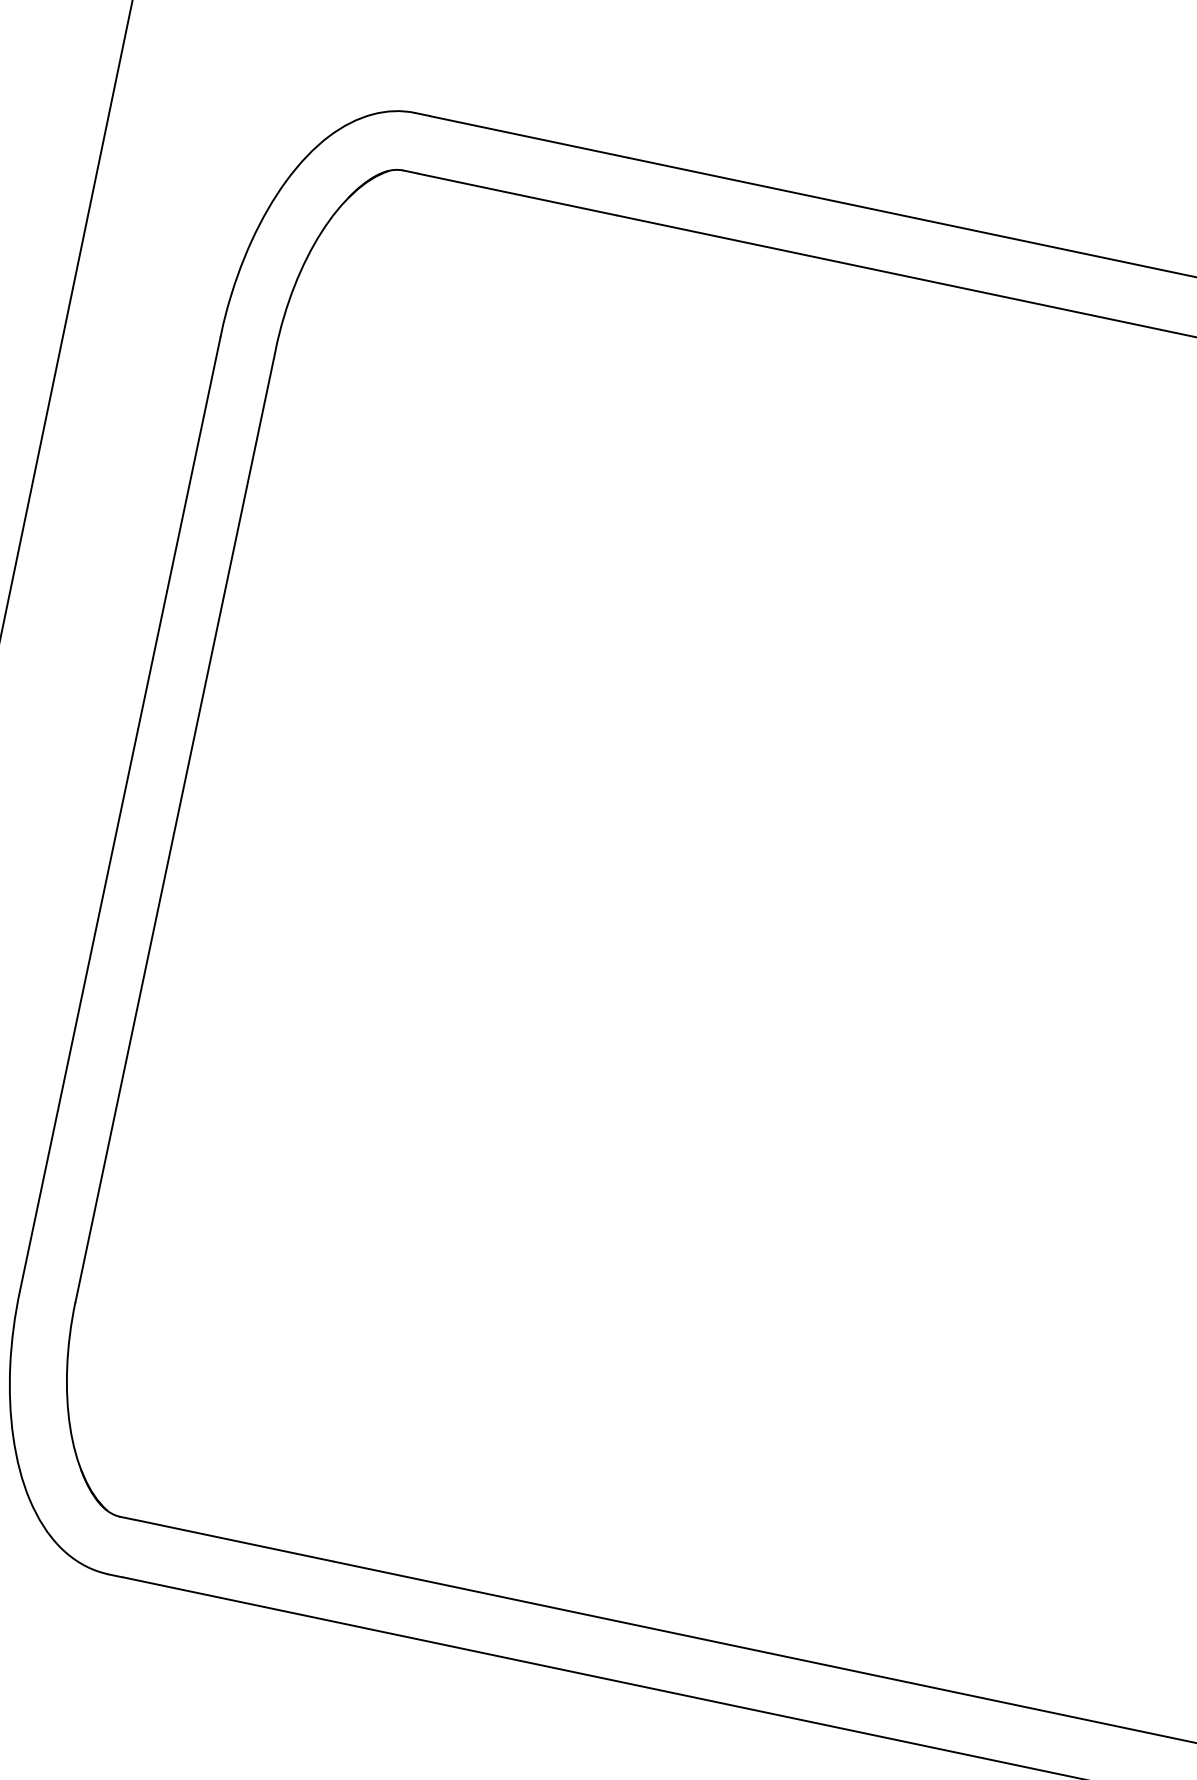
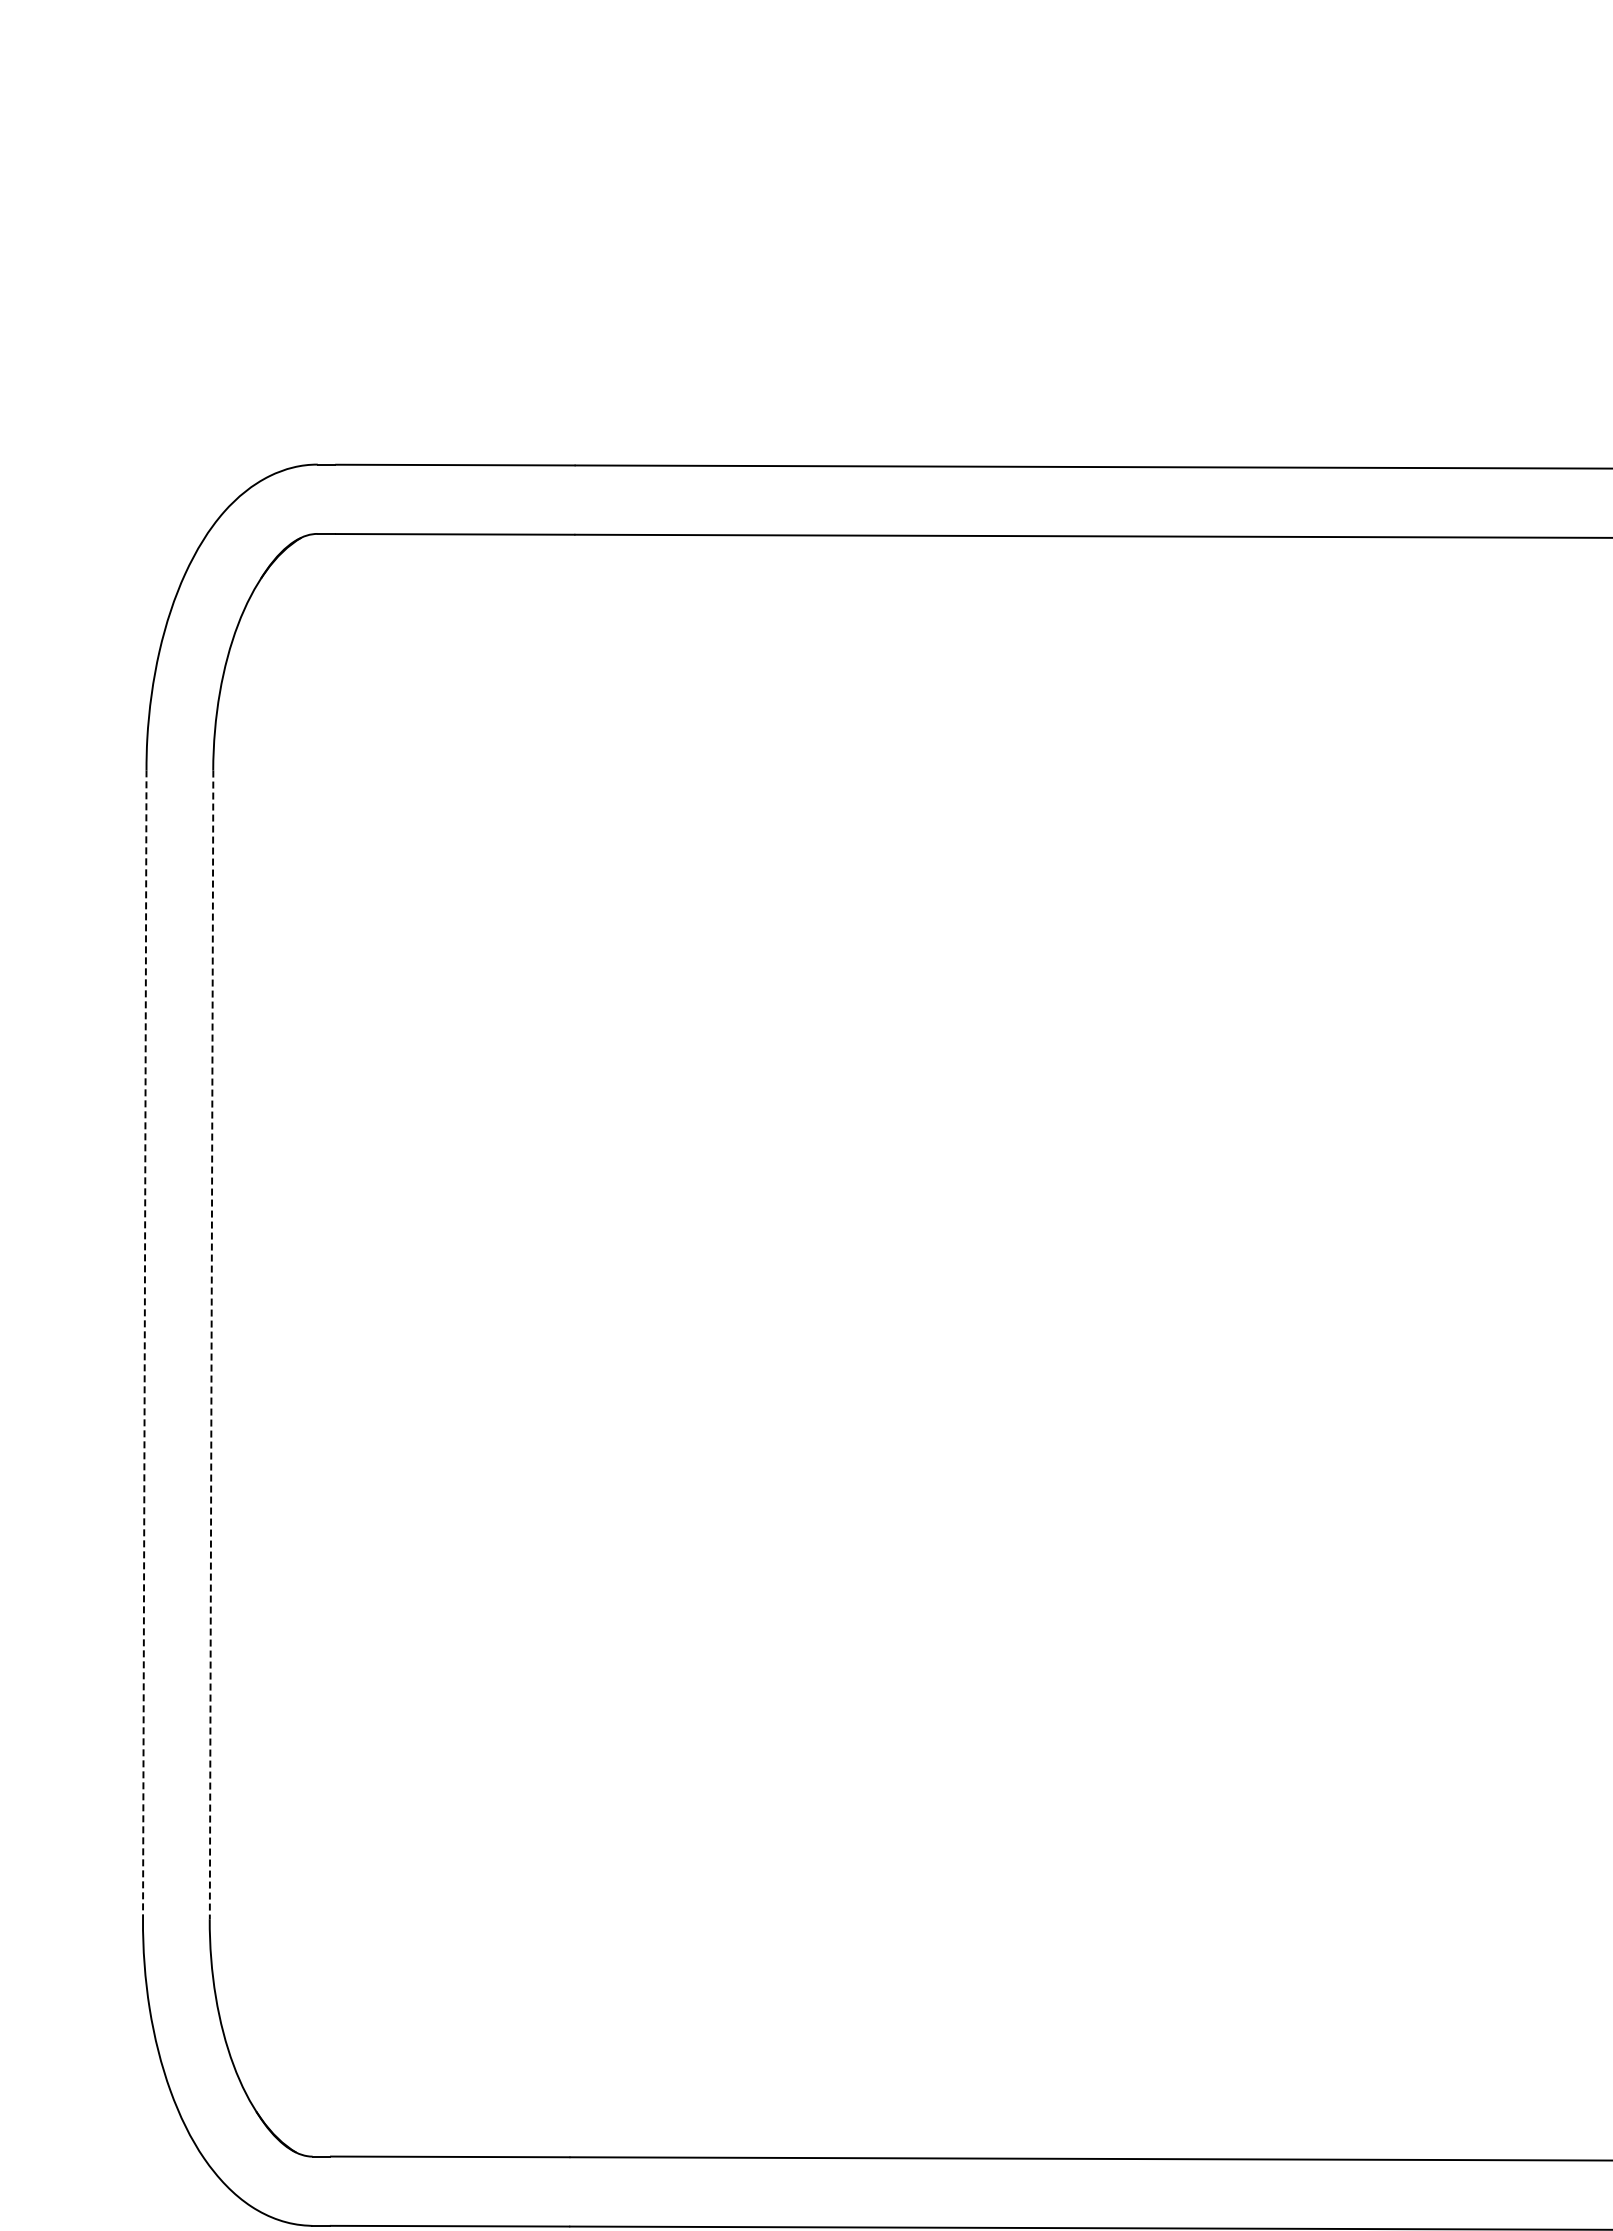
line: (119, 814) -> (144, 1345), solid -> dashed
line: (175, 826) -> (211, 1345), solid -> dashed

